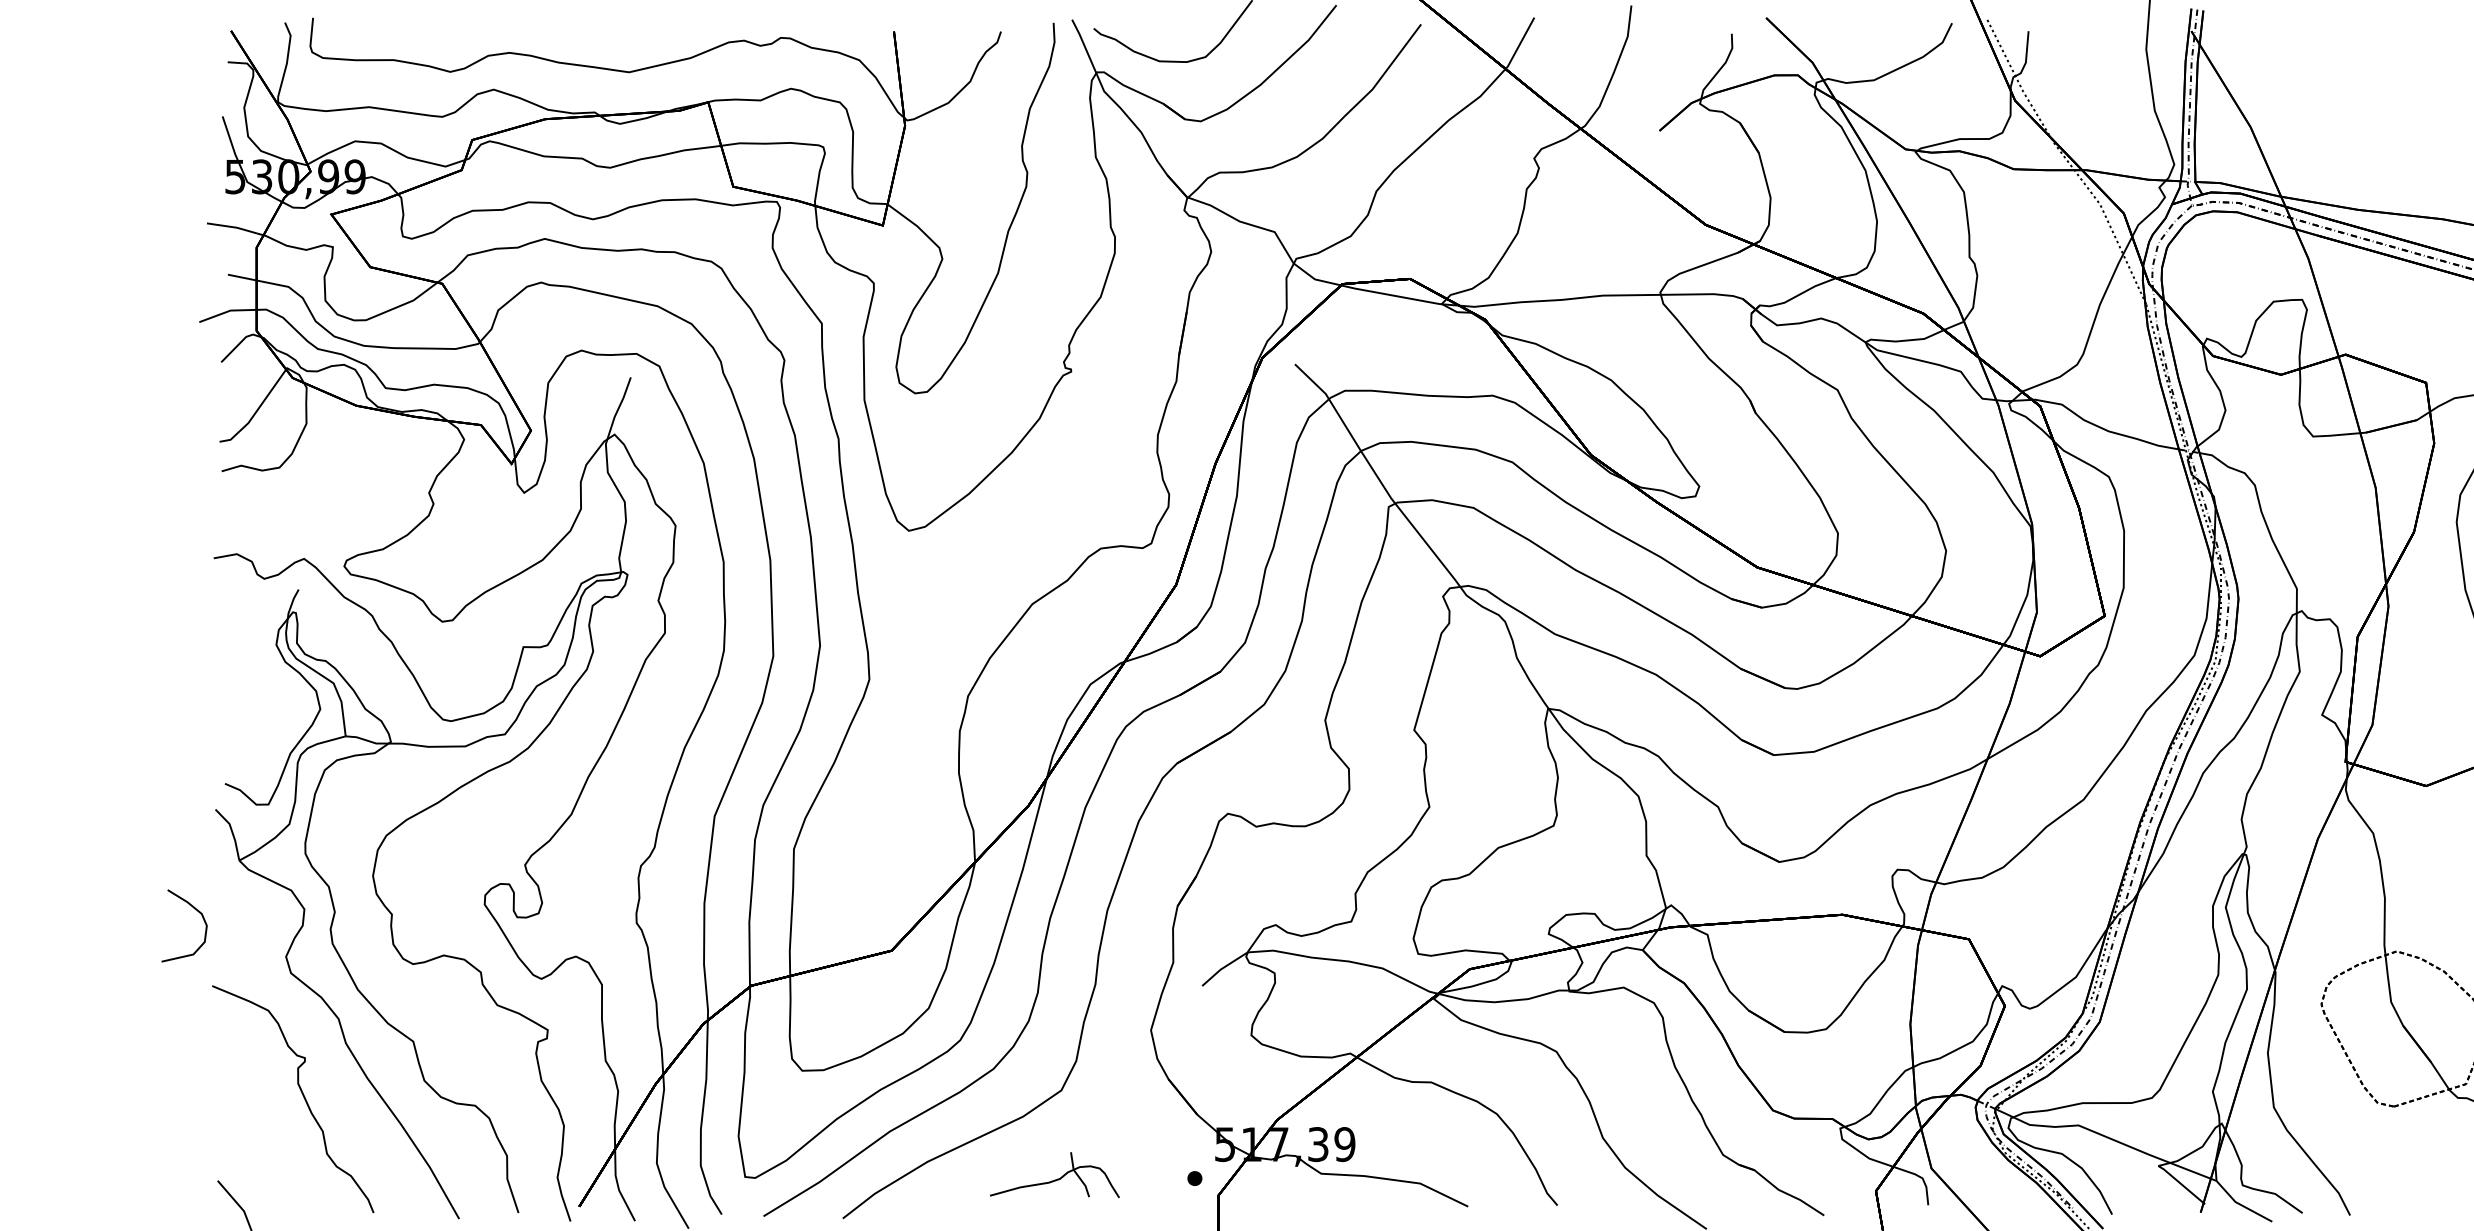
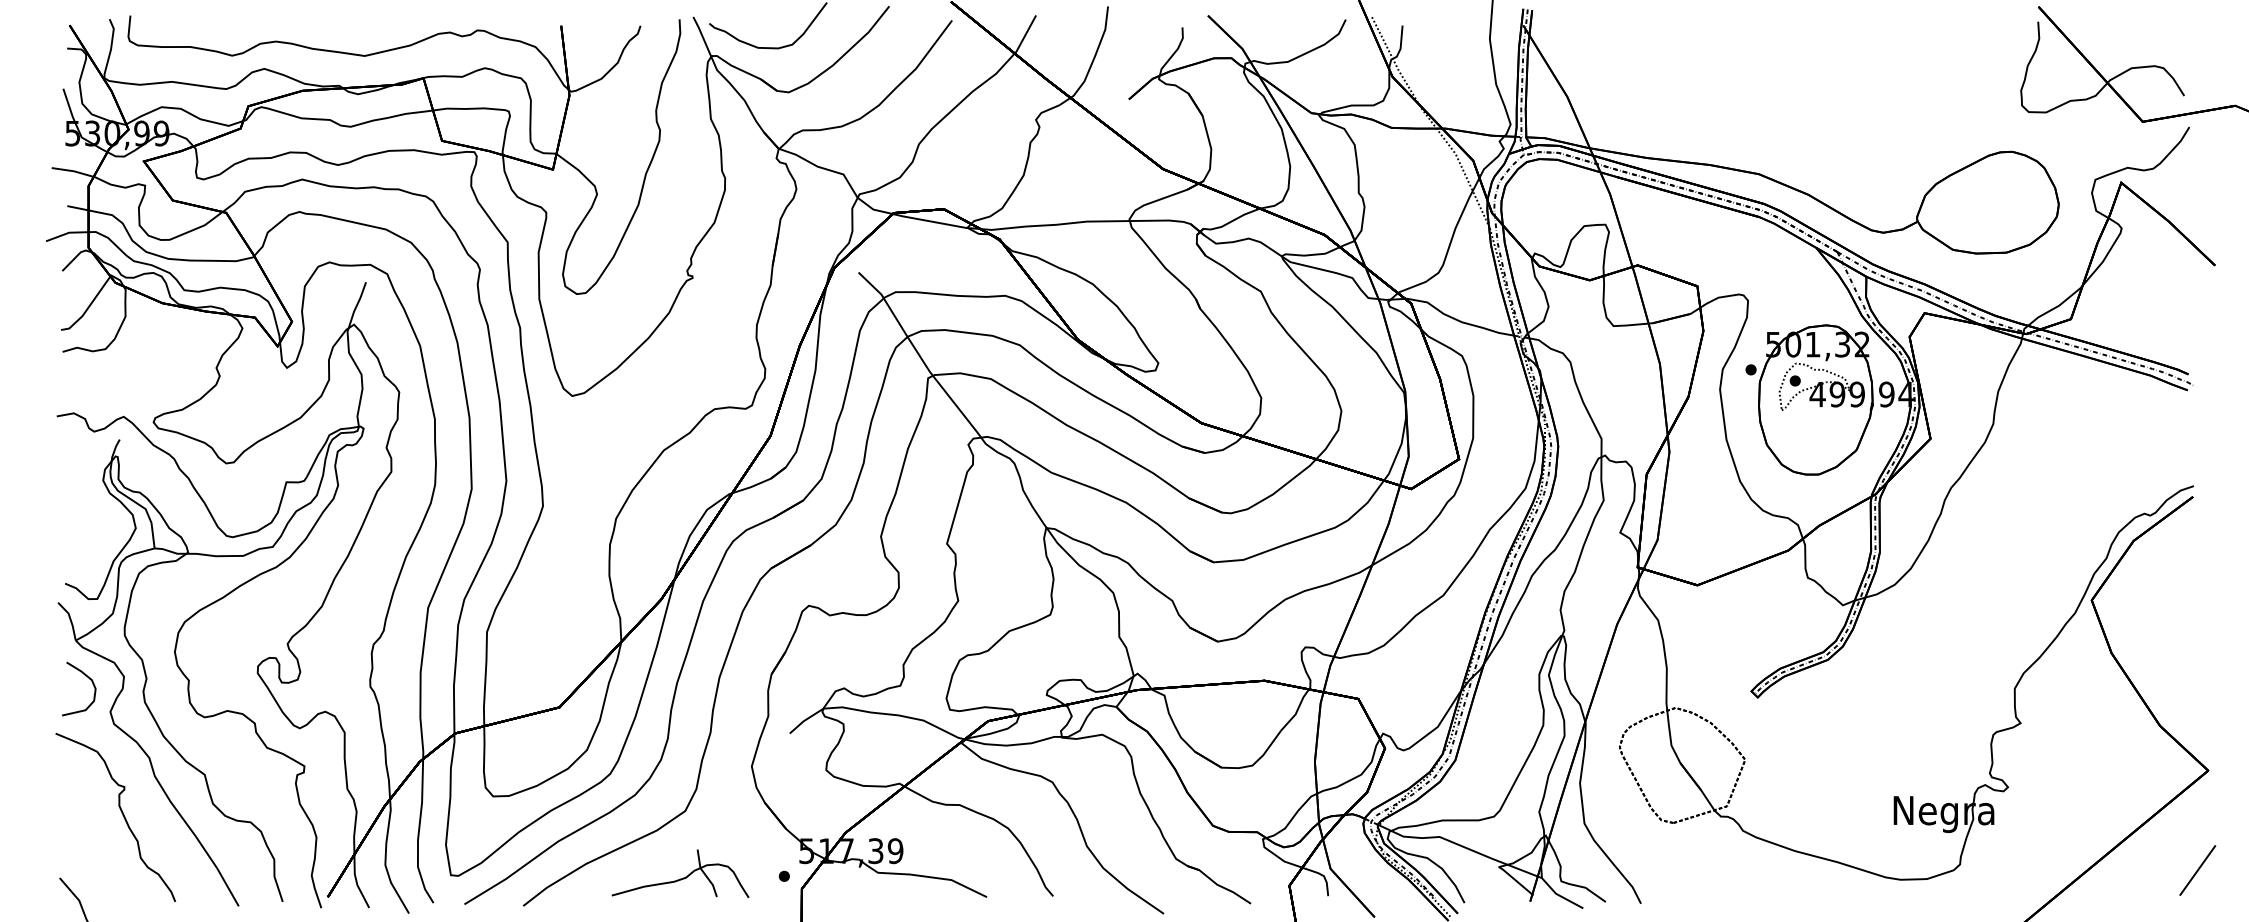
curve: (193, 909) -> (85, 676), moved
part: (1054, 1174) -> (680, 873), size x1.43

